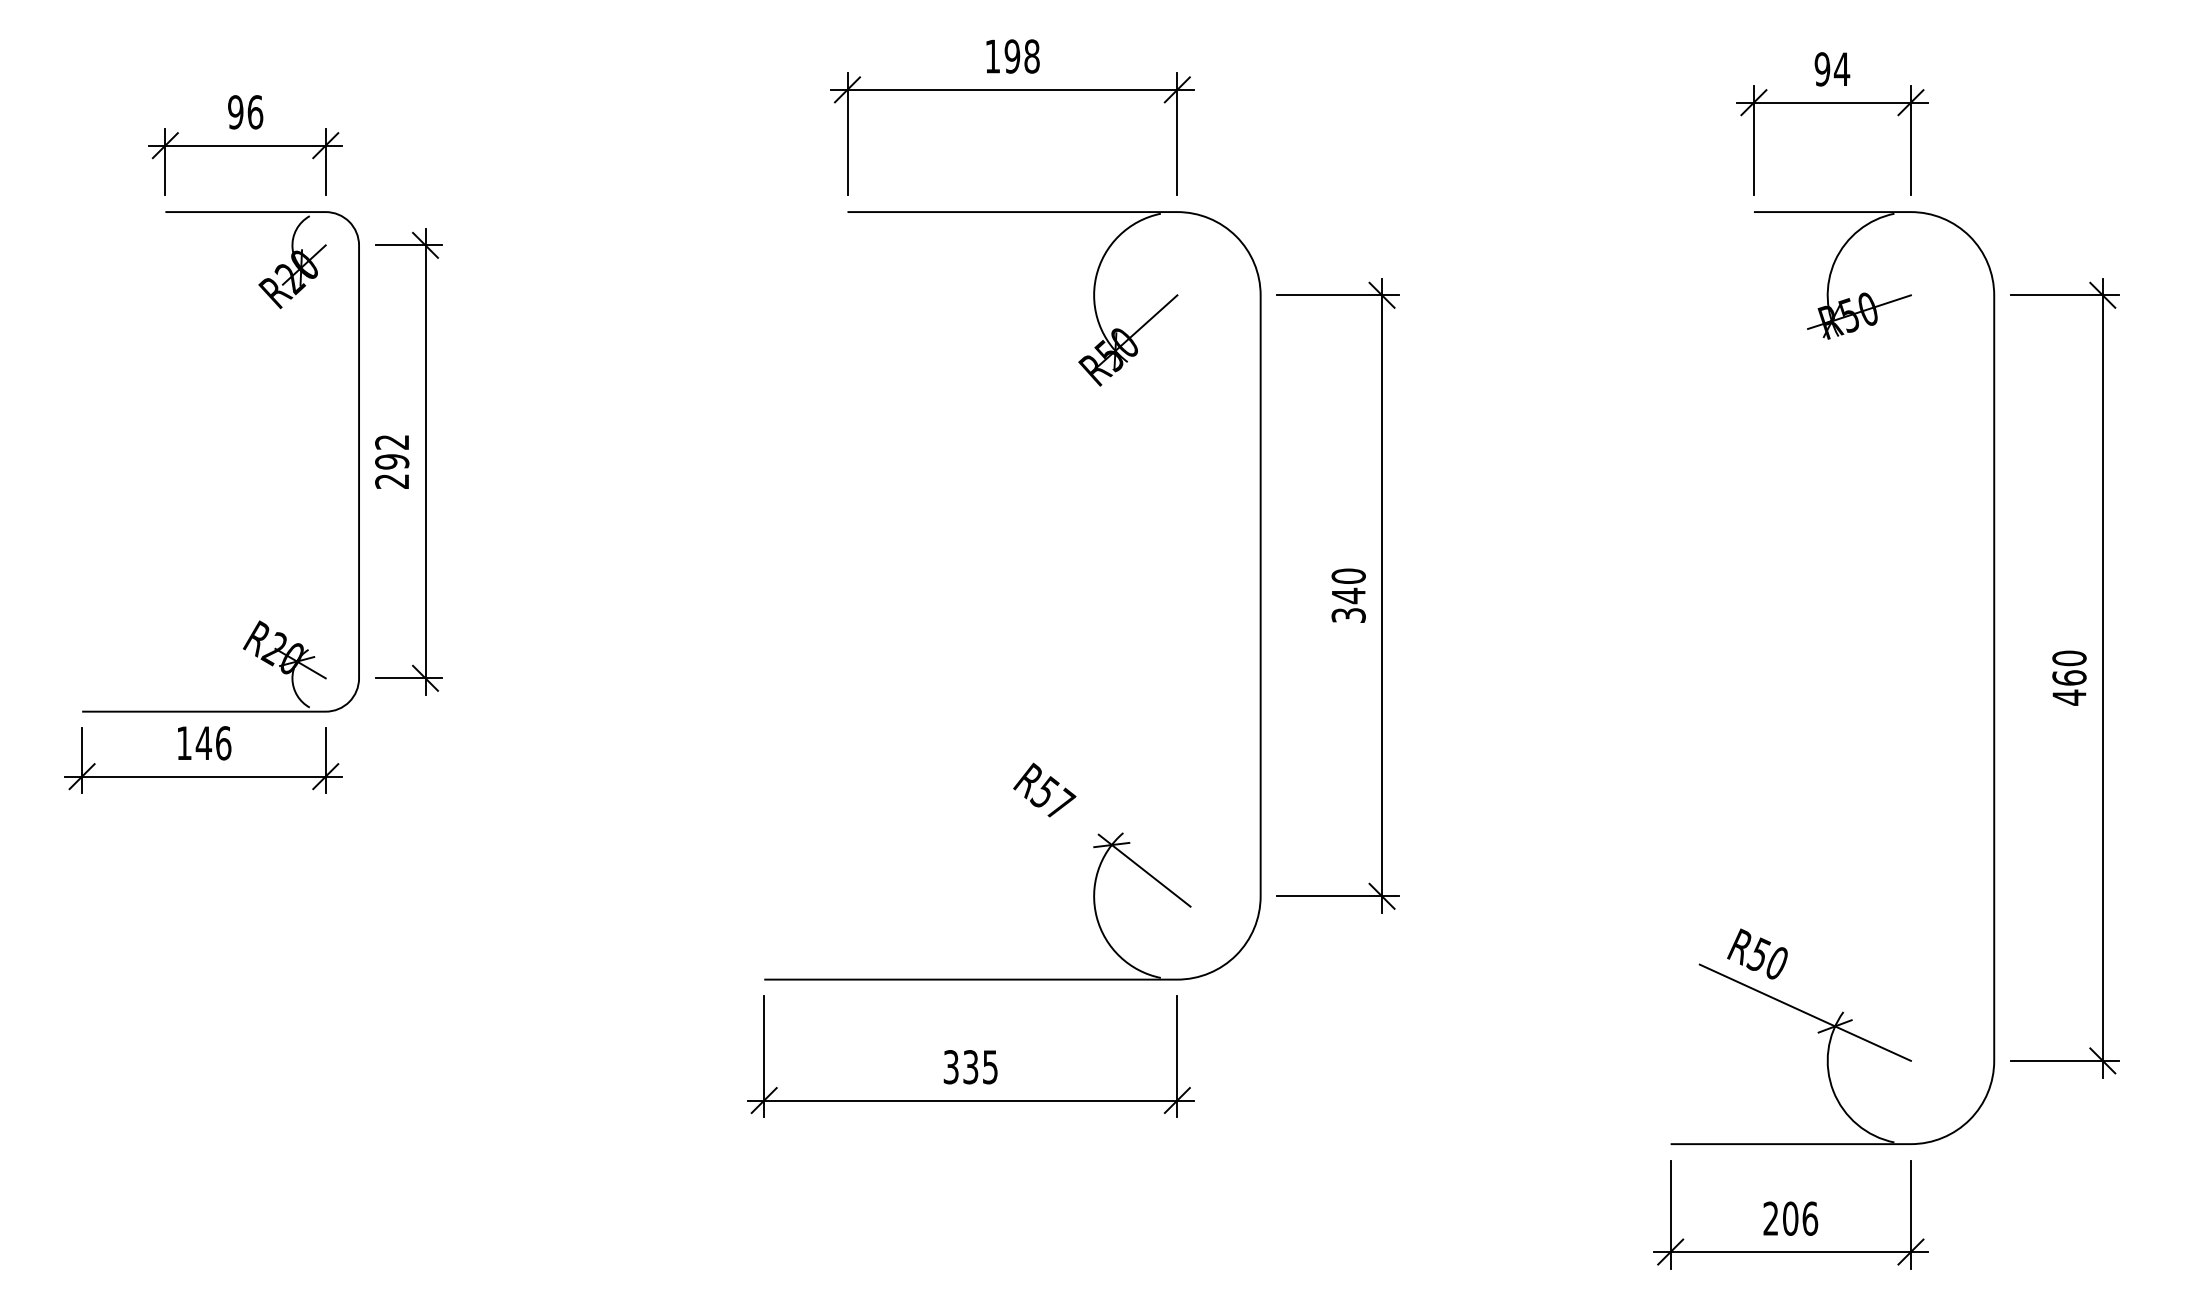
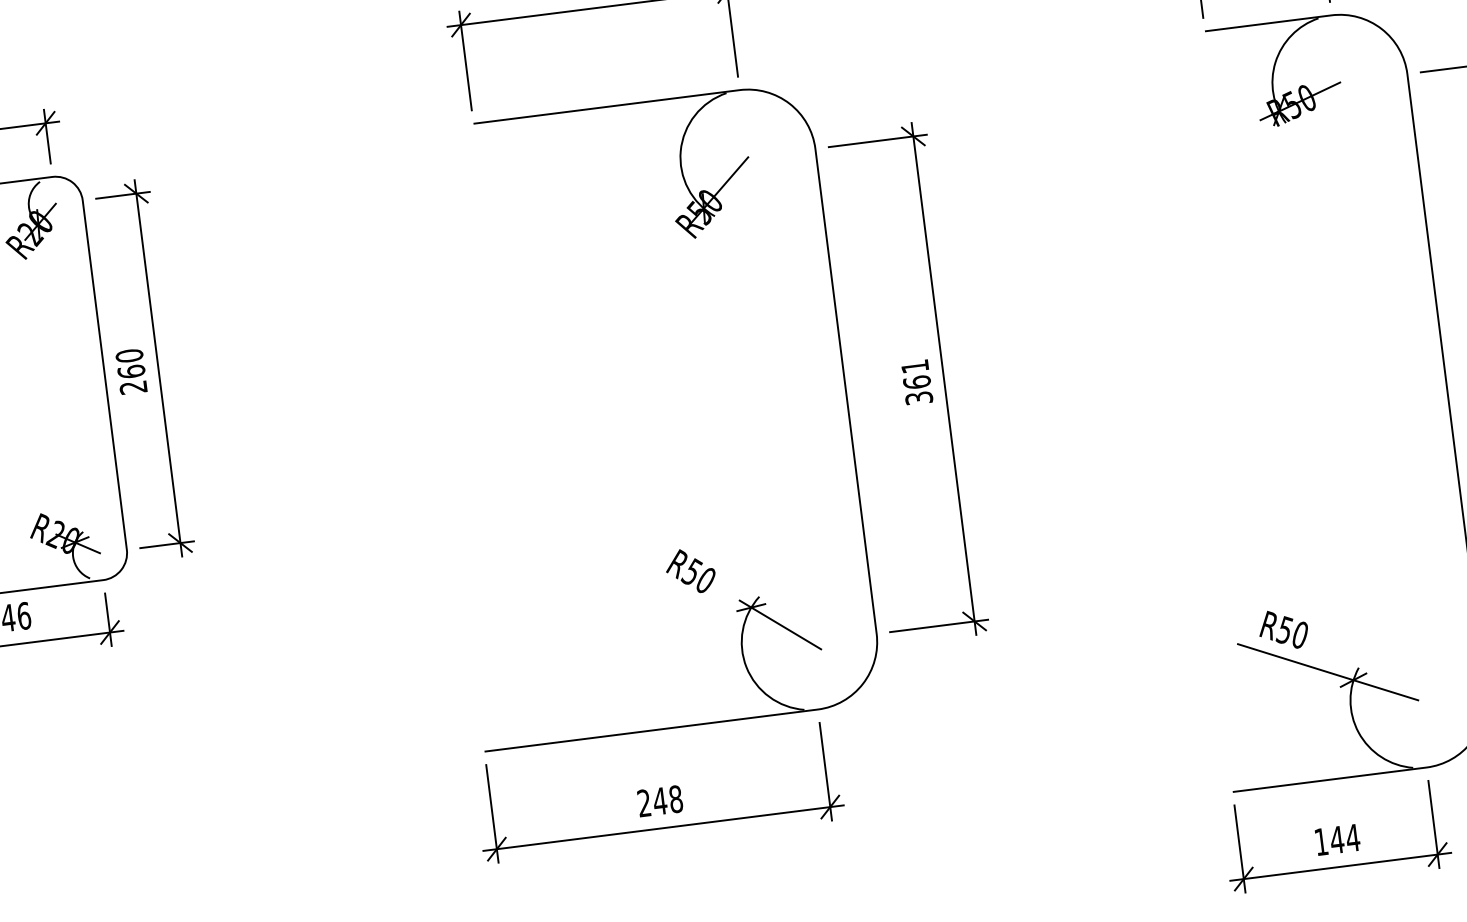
text: (392, 451) -> (130, 363), 292 -> 260
text: (1348, 586) -> (915, 374), 340 -> 361
text: (1061, 803) -> (706, 579), R57 -> R50
text: (970, 1067) -> (659, 801), 335 -> 248
text: (1790, 1218) -> (1337, 839), 206 -> 144

